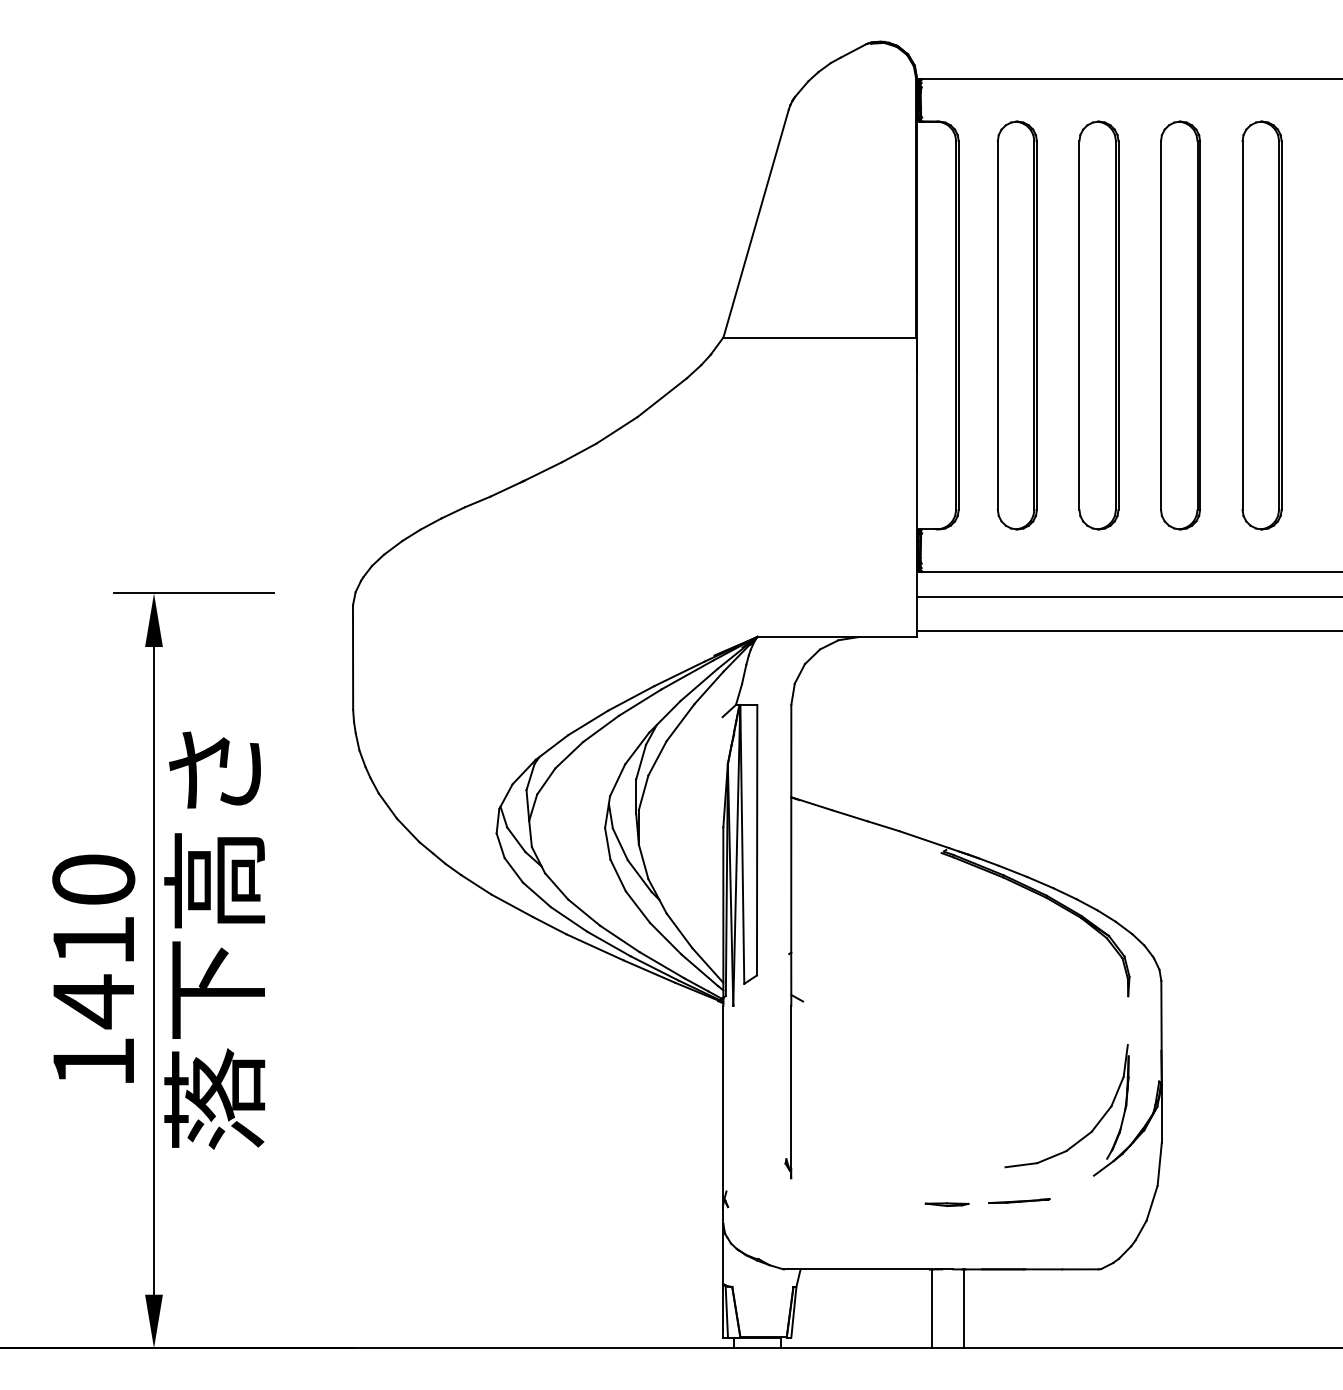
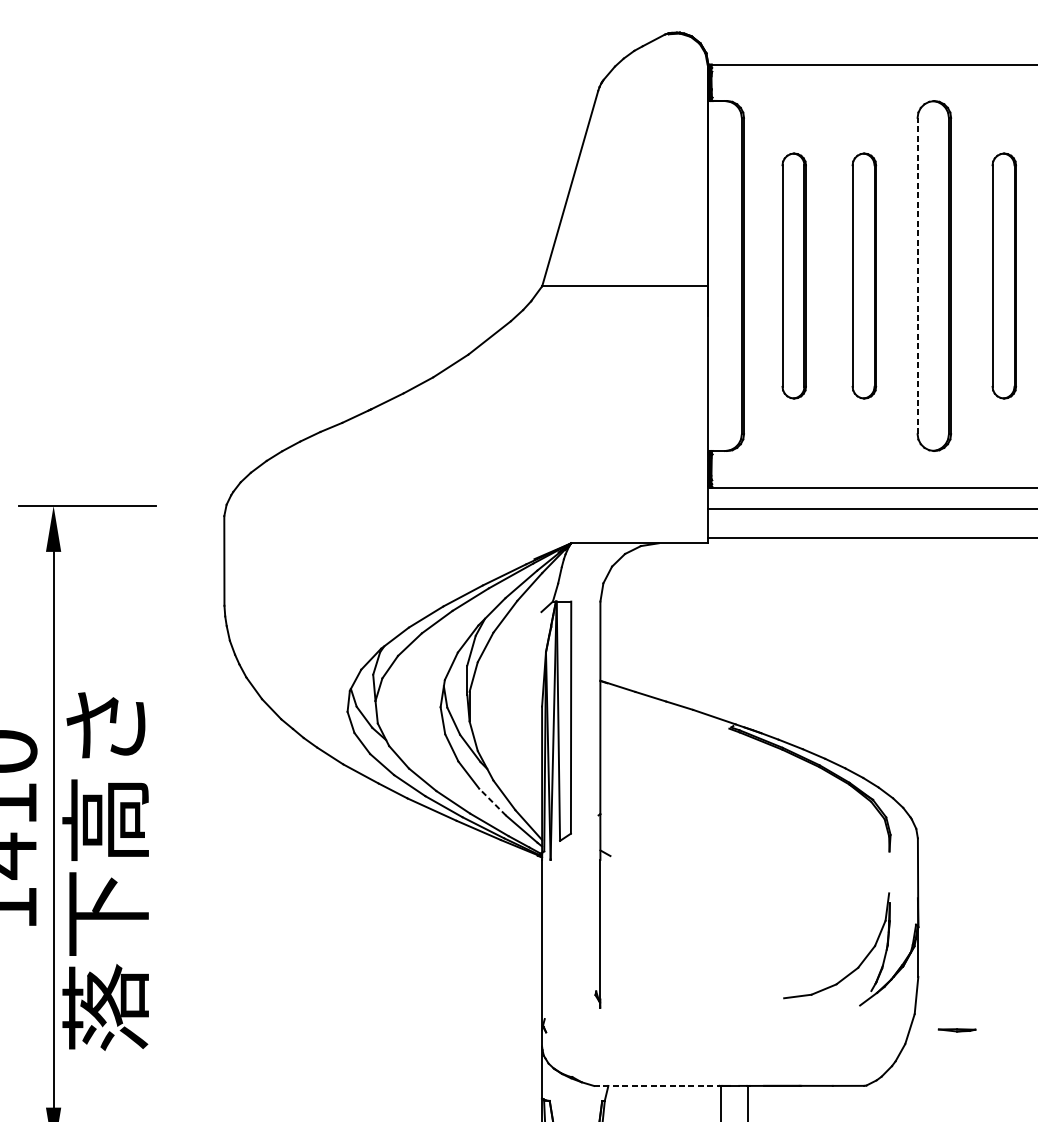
part: (1016, 325) -> (793, 276), size x0.7
part: (1098, 325) -> (863, 276), size x0.7
line: (1161, 325) -> (918, 276), solid -> dashed
part: (1261, 325) -> (1003, 276), size x0.7
line: (665, 938) -> (492, 801), solid -> dashed
text: (214, 940) -> (105, 871), moved
line: (1019, 1200) -> (796, 1026), removed
line: (946, 1204) -> (956, 1030), moved
line: (856, 1269) -> (656, 1085), solid -> dashed

